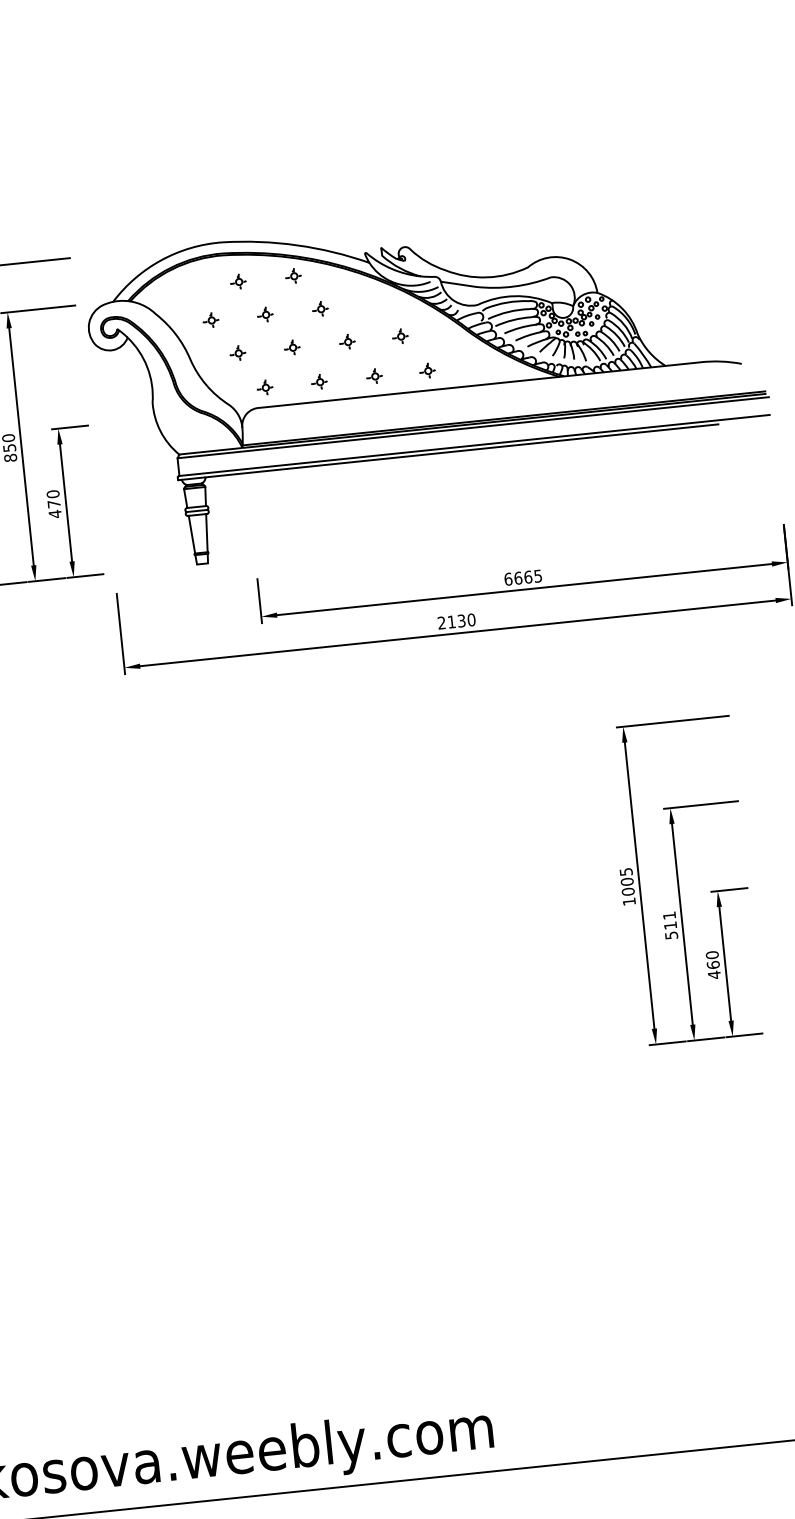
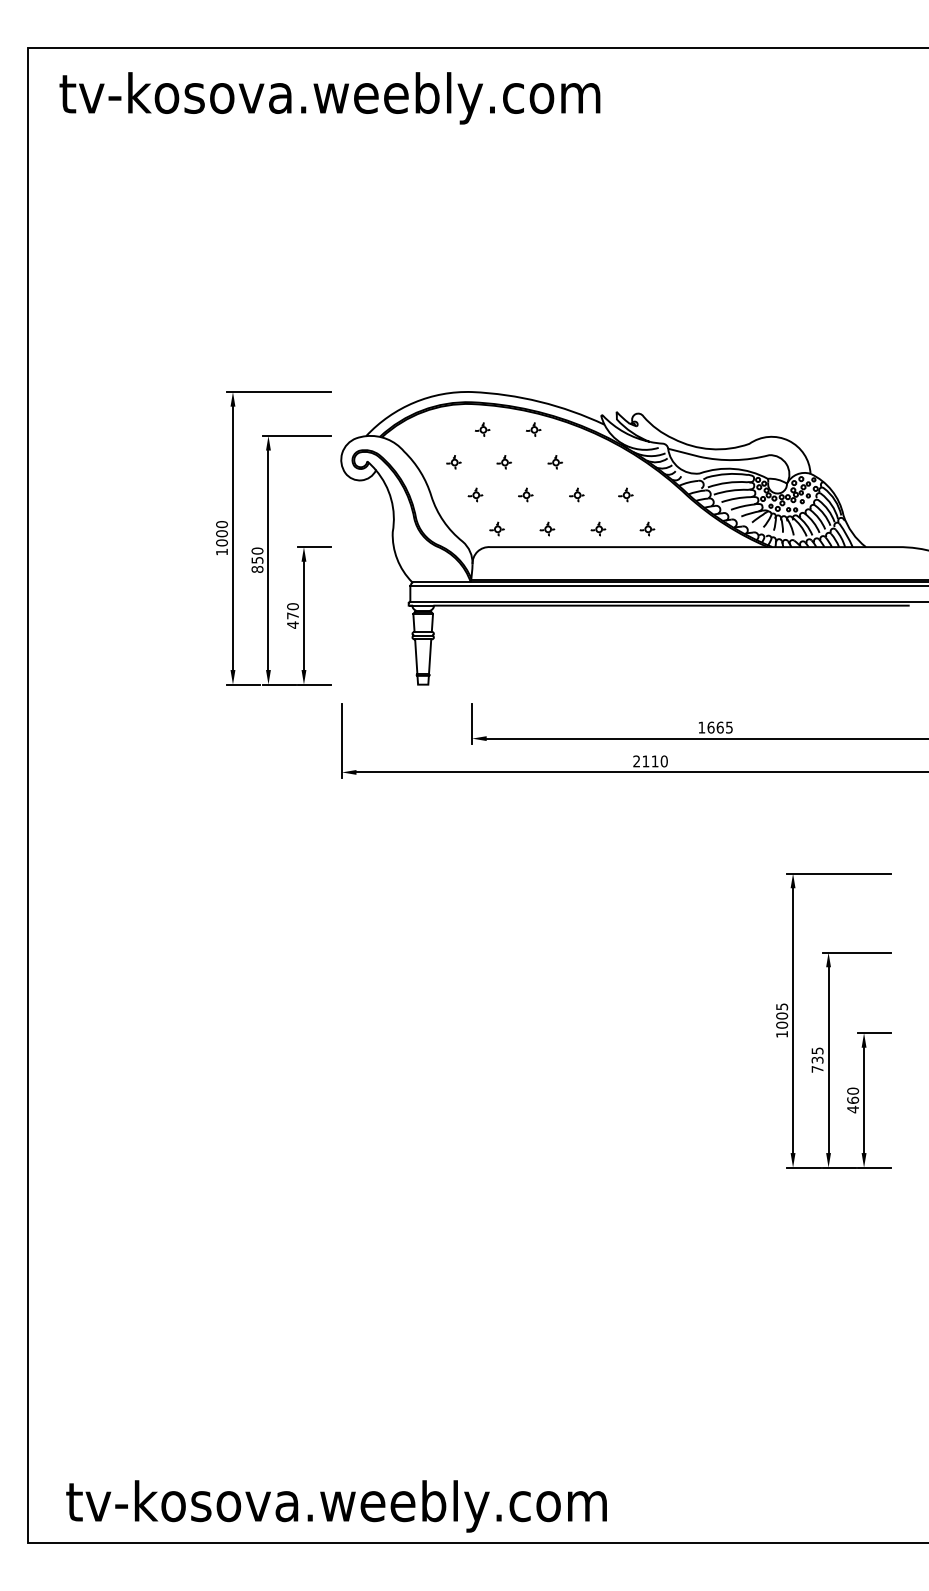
text: (507, 579) -> (701, 727), 6665 -> 1665
text: (461, 621) -> (654, 761), 2130 -> 2110
text: (670, 924) -> (817, 1059), 511 -> 735

